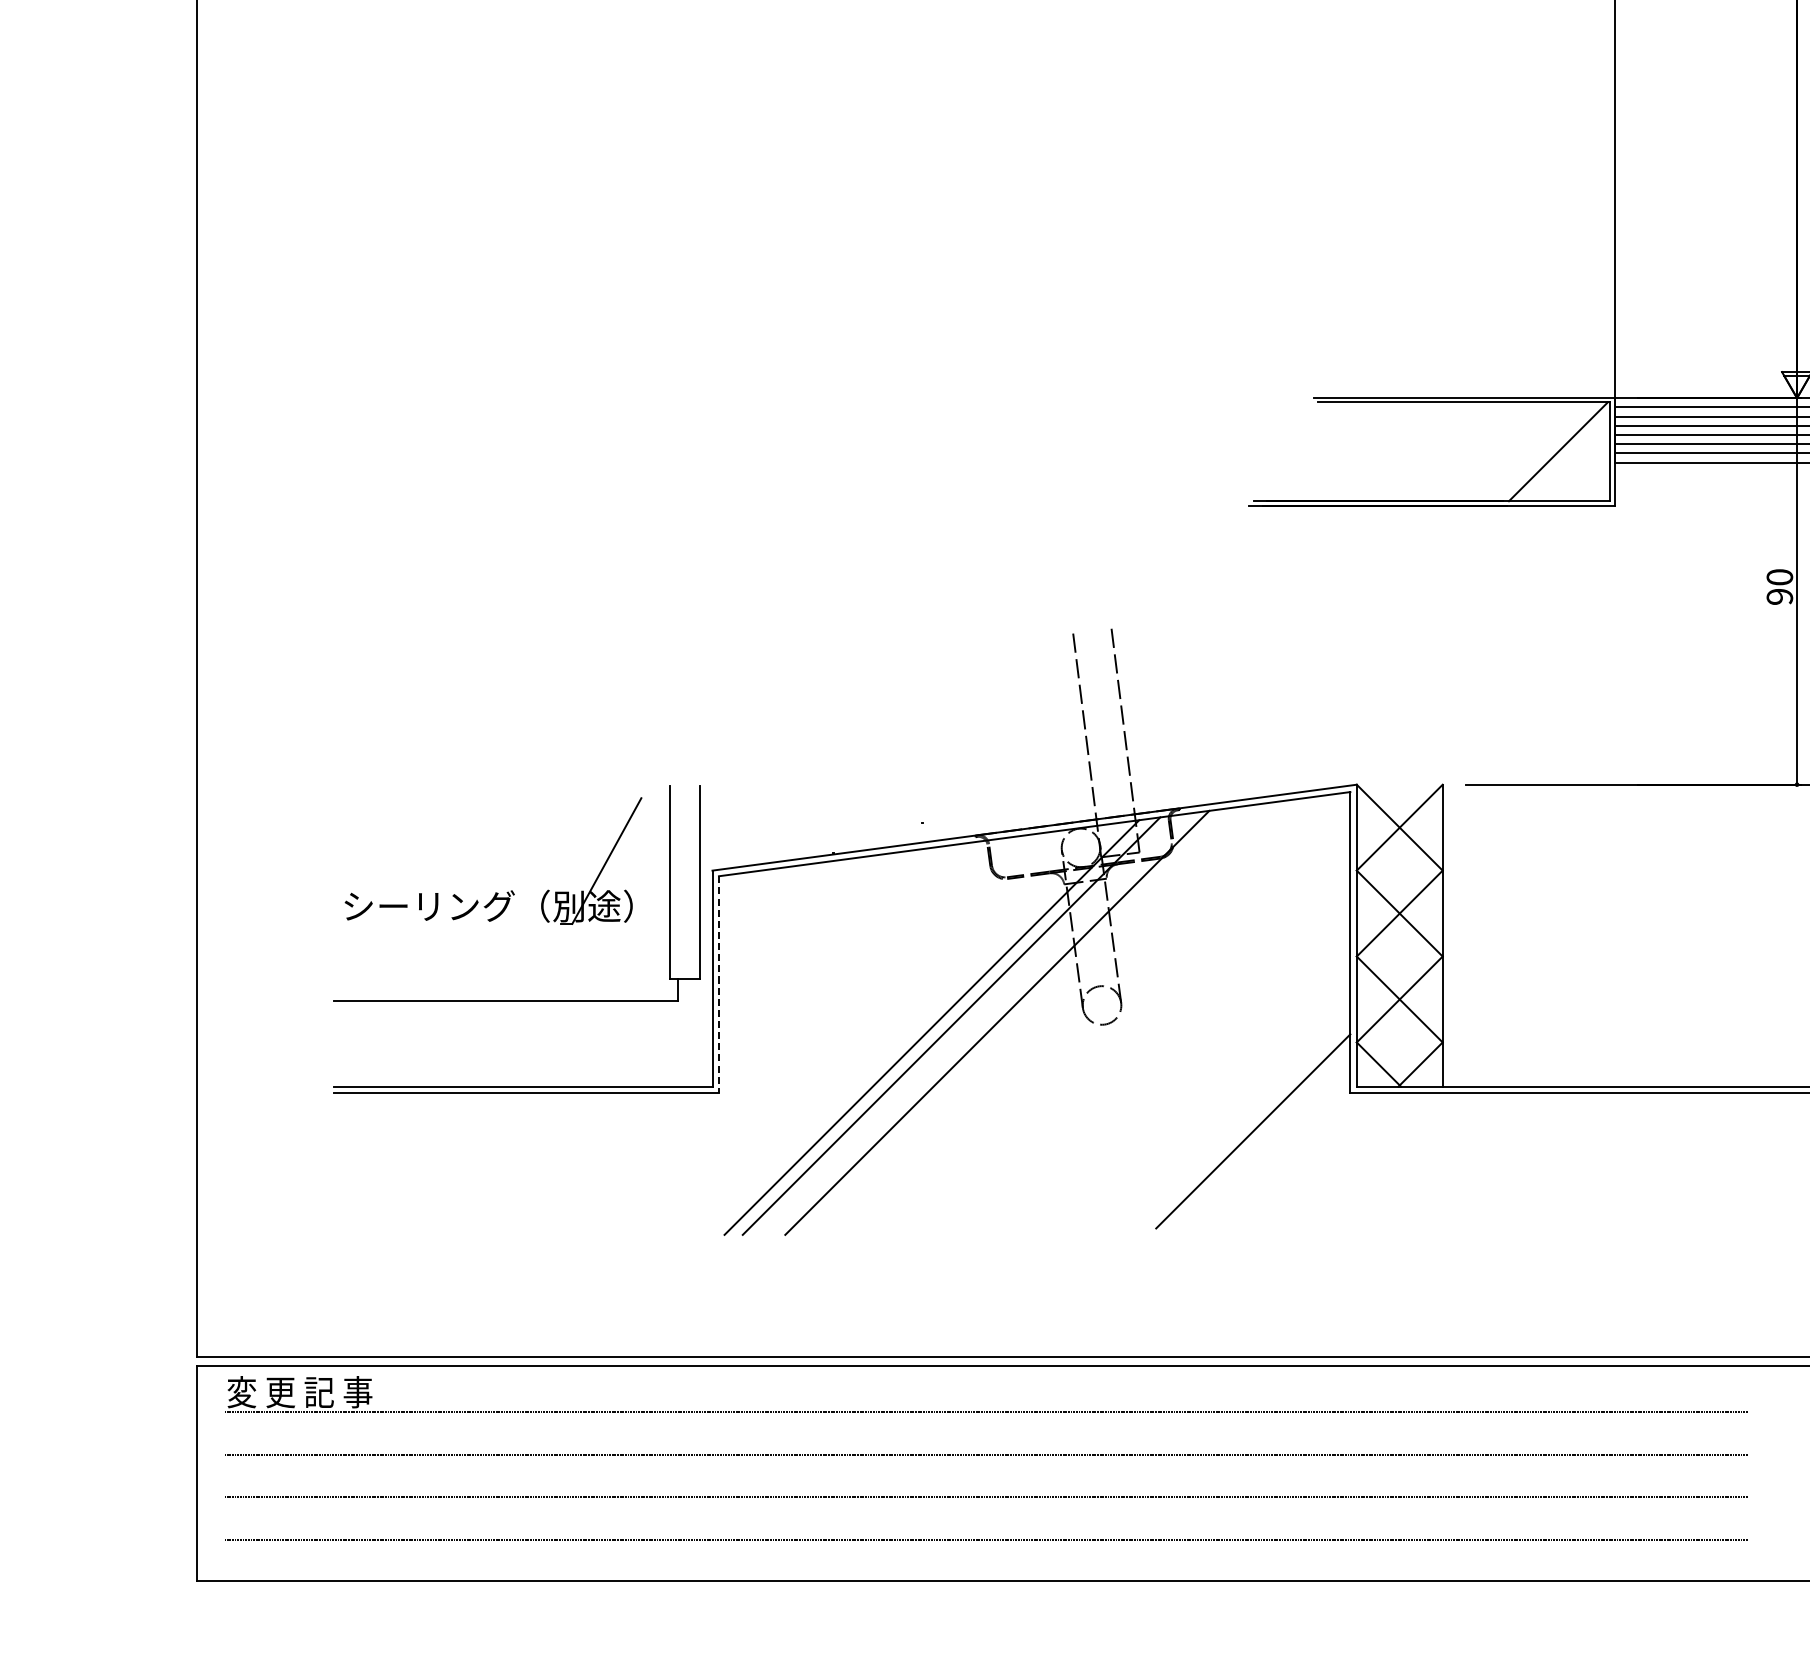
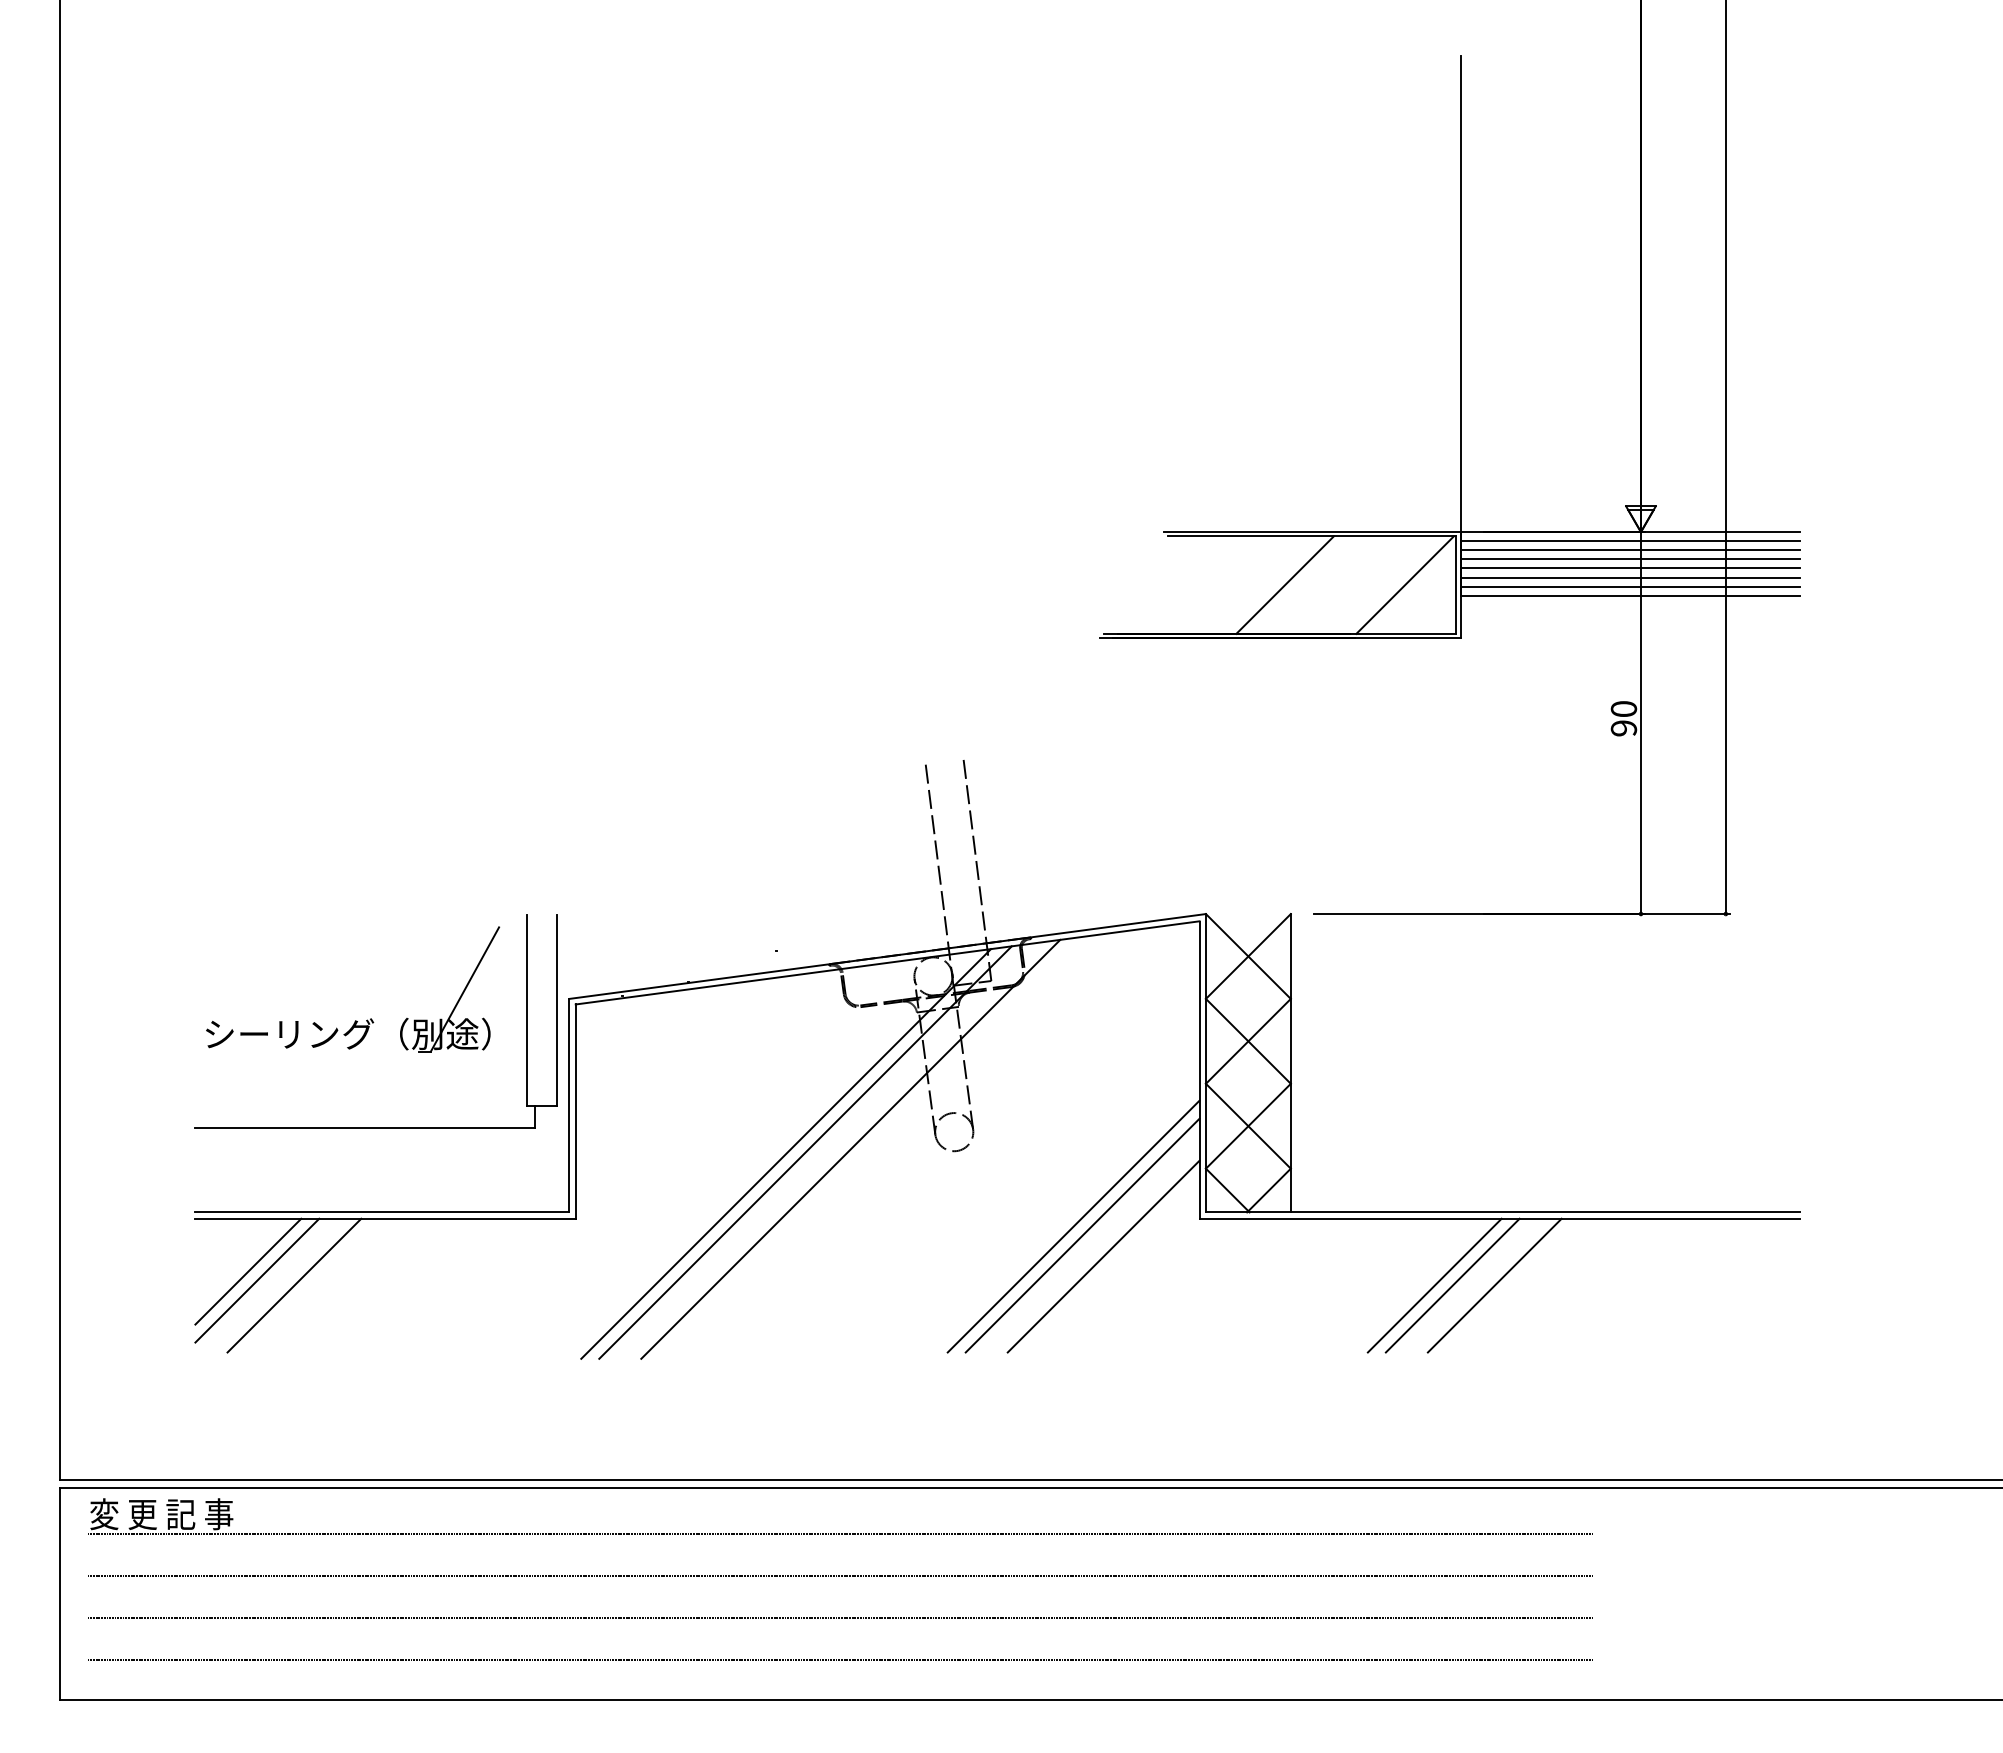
line: (1436, 451) -> (1284, 584), added
line: (718, 985) -> (575, 1112), dashed -> solid
line: (1222, 1100) -> (1073, 1226), added
line: (1231, 1110) -> (1082, 1235), added
line: (387, 1146) -> (248, 1271), added
line: (396, 1155) -> (257, 1280), added
line: (434, 1160) -> (294, 1285), added
line: (1588, 1160) -> (1434, 1285), added
line: (1606, 1160) -> (1452, 1285), added
line: (1648, 1160) -> (1494, 1285), added

